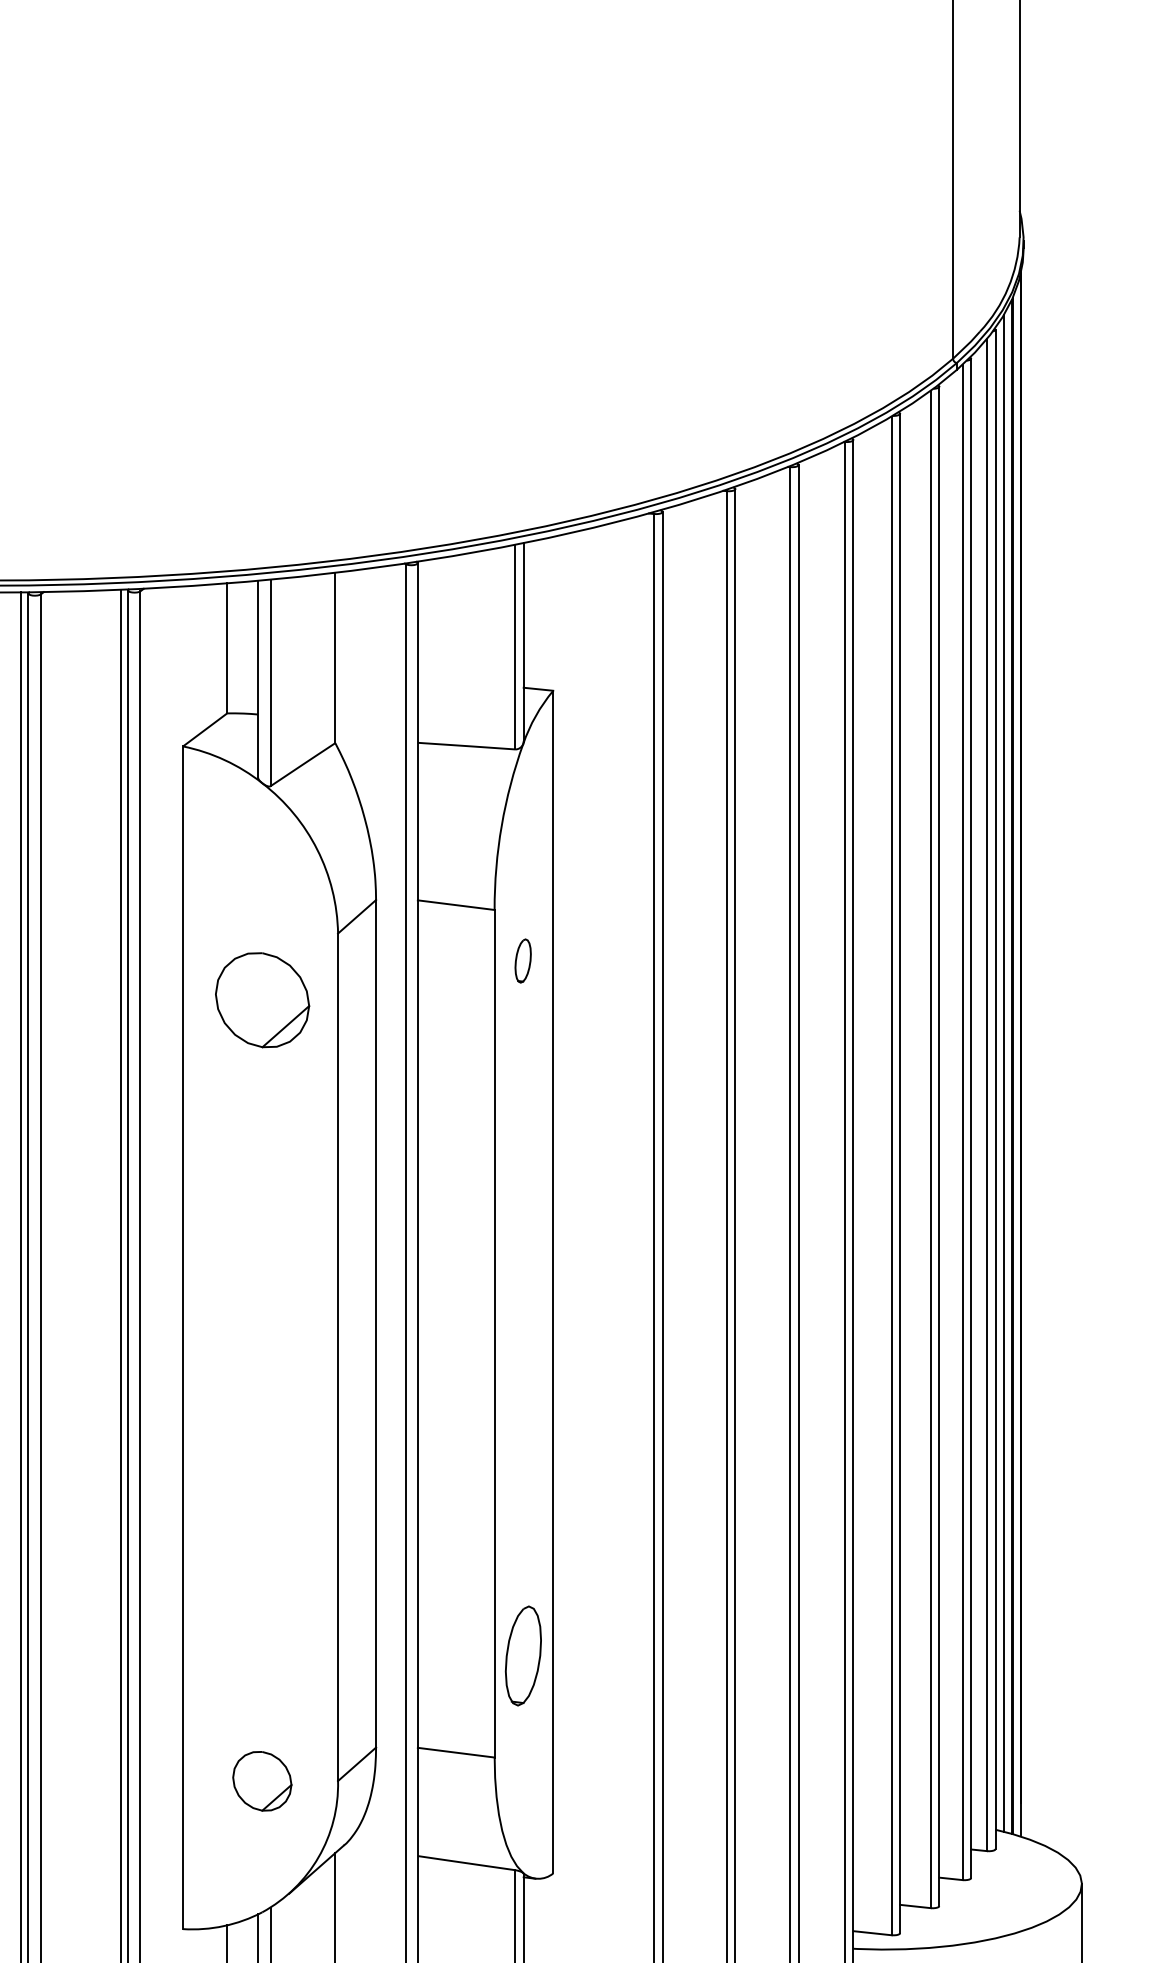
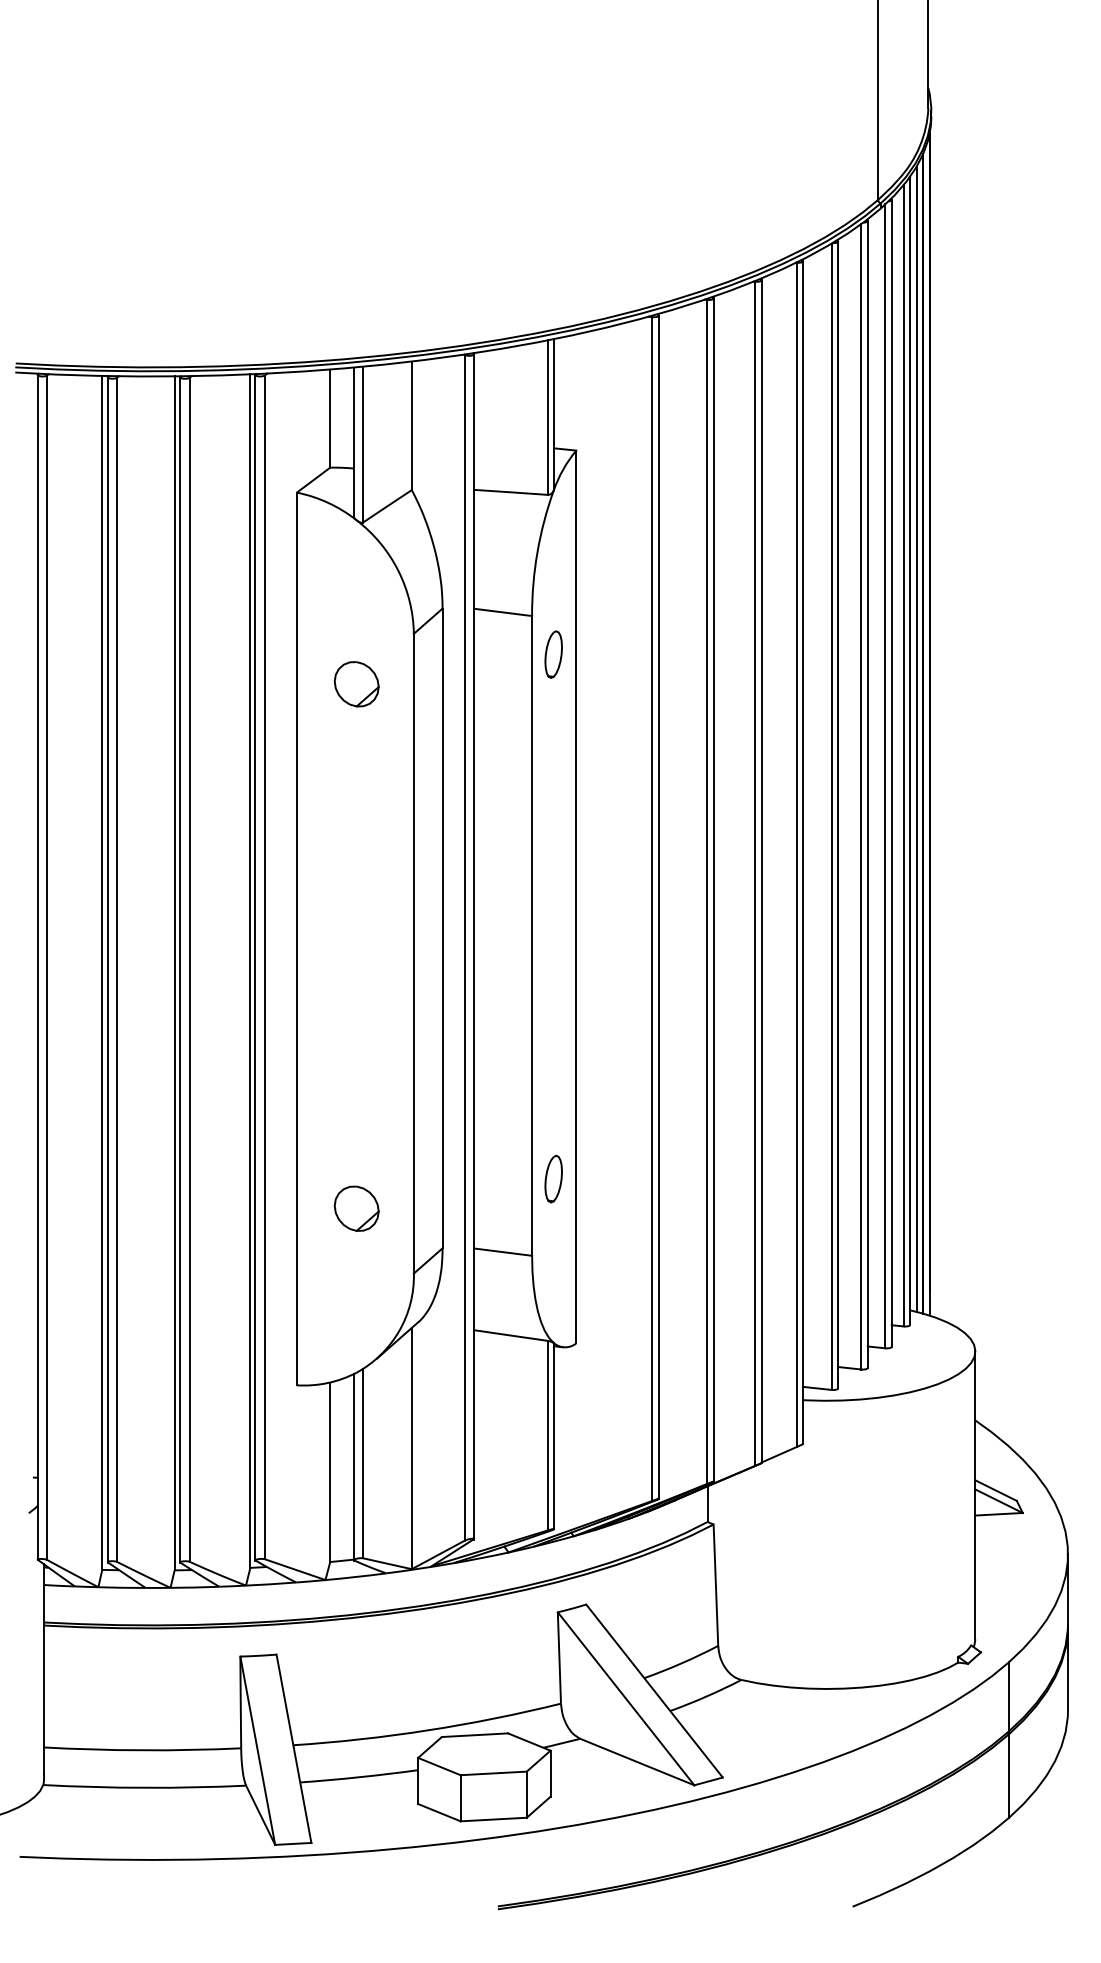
part: (523, 960) -> (553, 654), size x1.43
part: (262, 1000) -> (356, 684), size x0.62
part: (523, 1655) -> (553, 1178), size x0.62
part: (262, 1780) -> (356, 1208), moved

